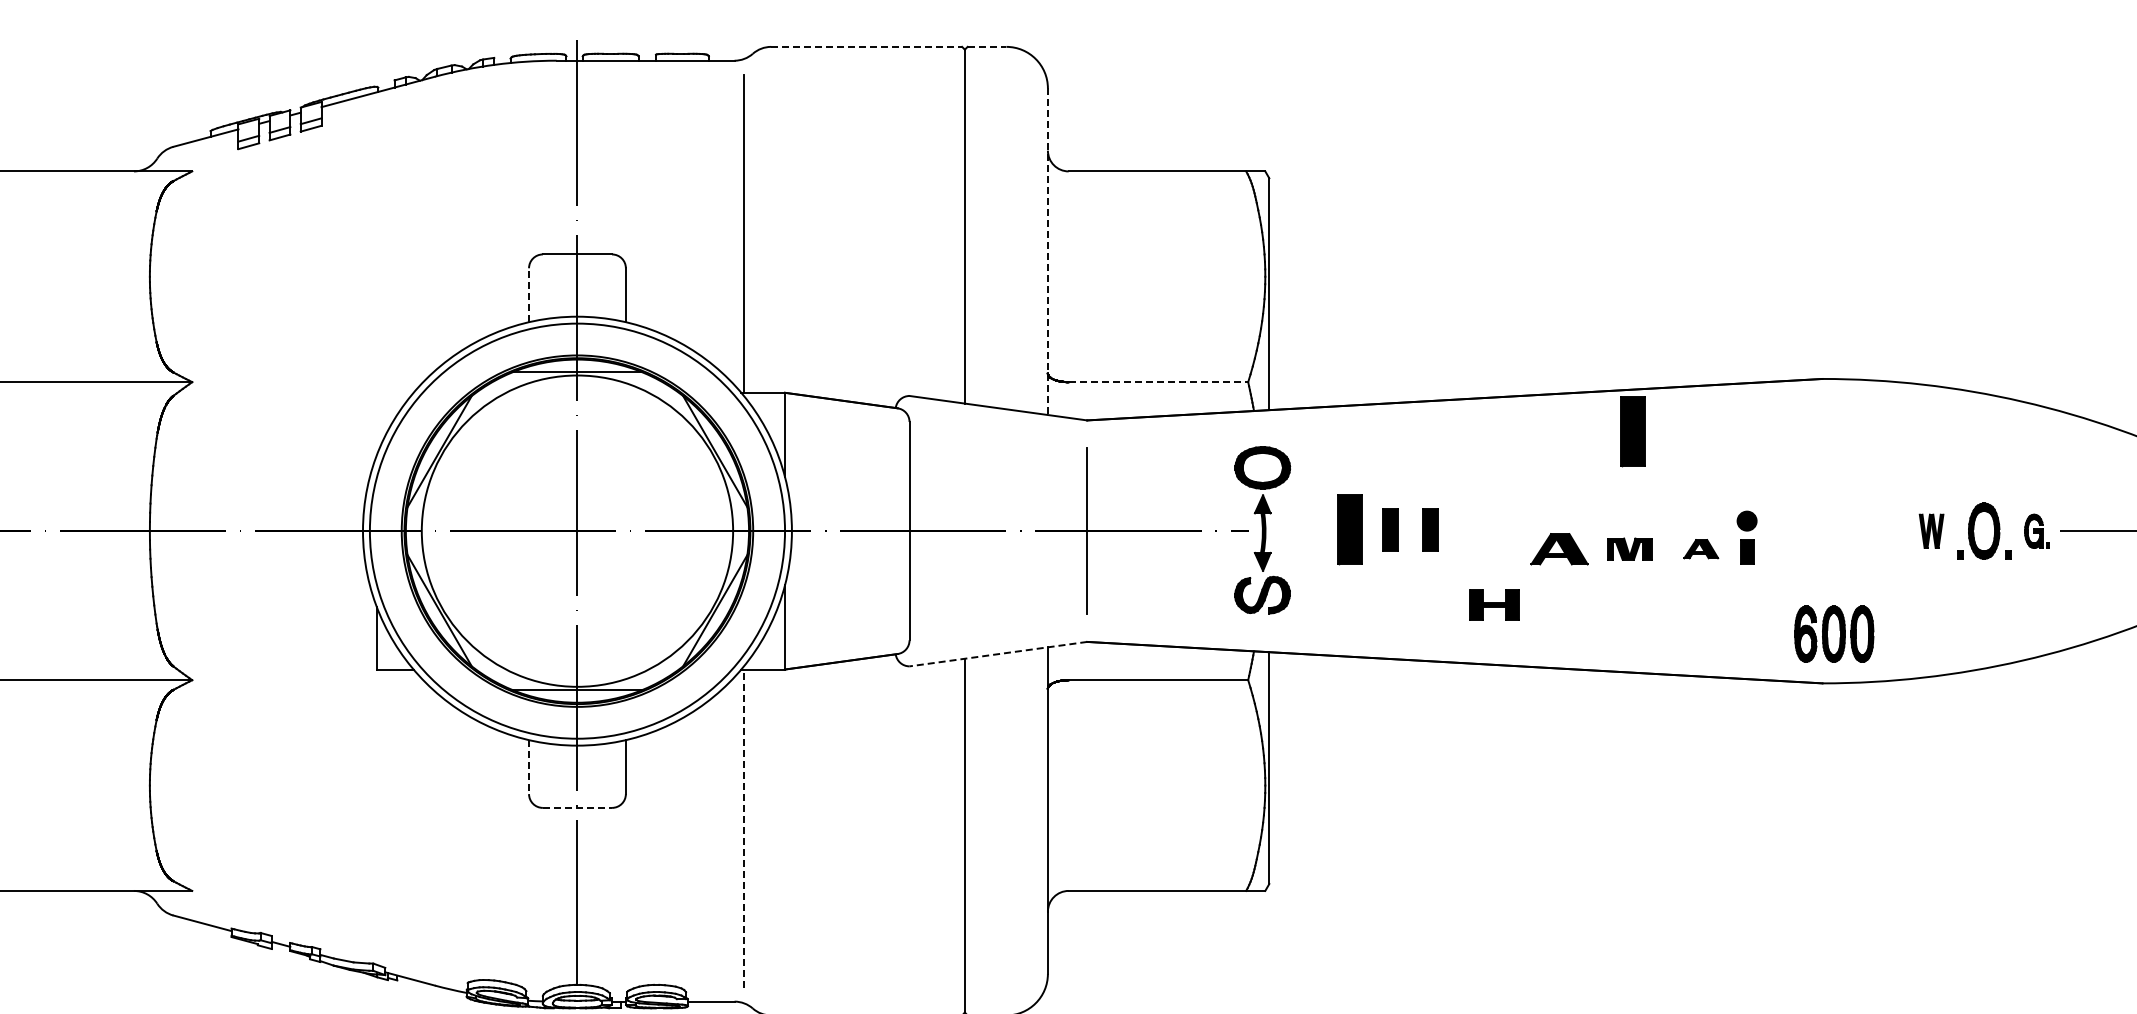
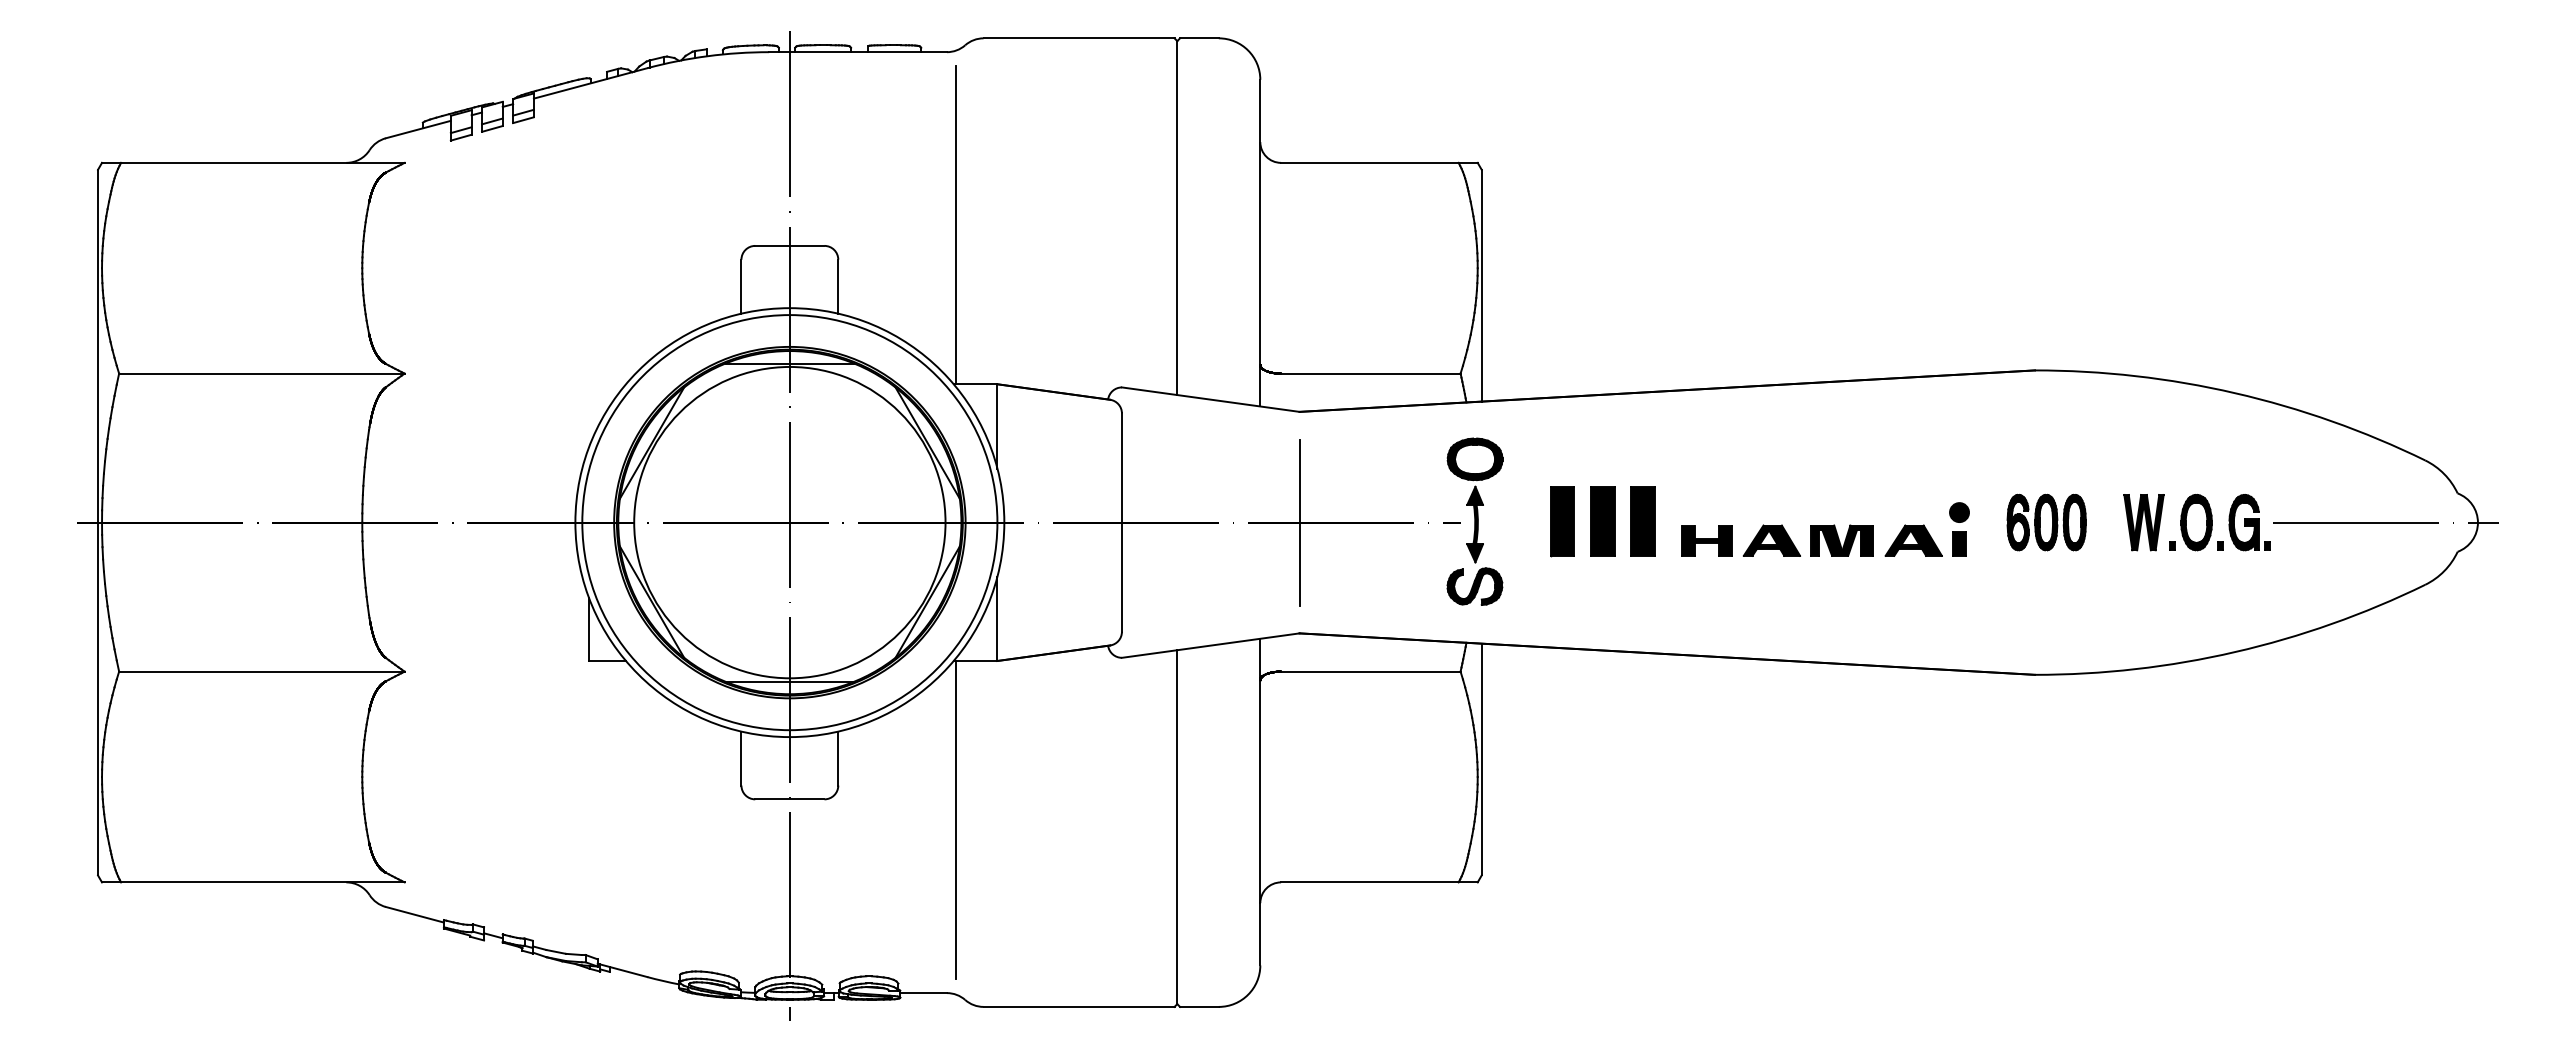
line: (867, 47) -> (1079, 38), dashed -> solid
line: (987, 47) -> (1199, 38), dashed -> solid
line: (1048, 252) -> (1260, 243), dashed -> solid
line: (529, 295) -> (741, 286), dashed -> solid
line: (1158, 382) -> (1370, 373), dashed -> solid
part: (1633, 432) -> (1845, 423), removed
part: (1390, 530) -> (1602, 521), size x1.67
part: (1430, 530) -> (1642, 521), size x1.67
part: (1931, 531) -> (2143, 522), size x1.67
part: (2037, 531) -> (2249, 522), size x1.67
part: (1629, 549) -> (1841, 540), size x1.43
part: (1701, 549) -> (1913, 540), size x1.67
part: (1494, 605) -> (1706, 540), moved
part: (1834, 634) -> (2046, 522), moved
line: (998, 654) -> (1210, 645), dashed -> solid
line: (529, 767) -> (741, 758), dashed -> solid
line: (577, 808) -> (789, 799), dashed -> solid
line: (743, 828) -> (955, 819), dashed -> solid

